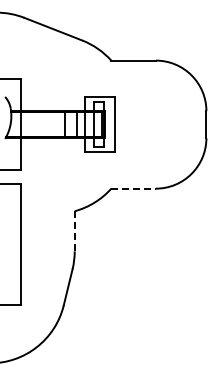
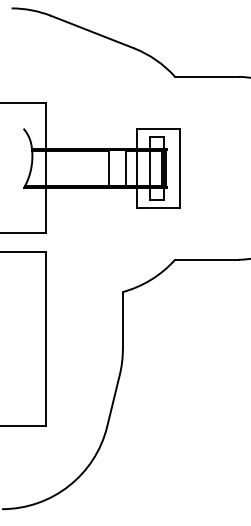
line: (134, 188) -> (208, 259), dashed -> solid
line: (74, 230) -> (122, 319), dashed -> solid

